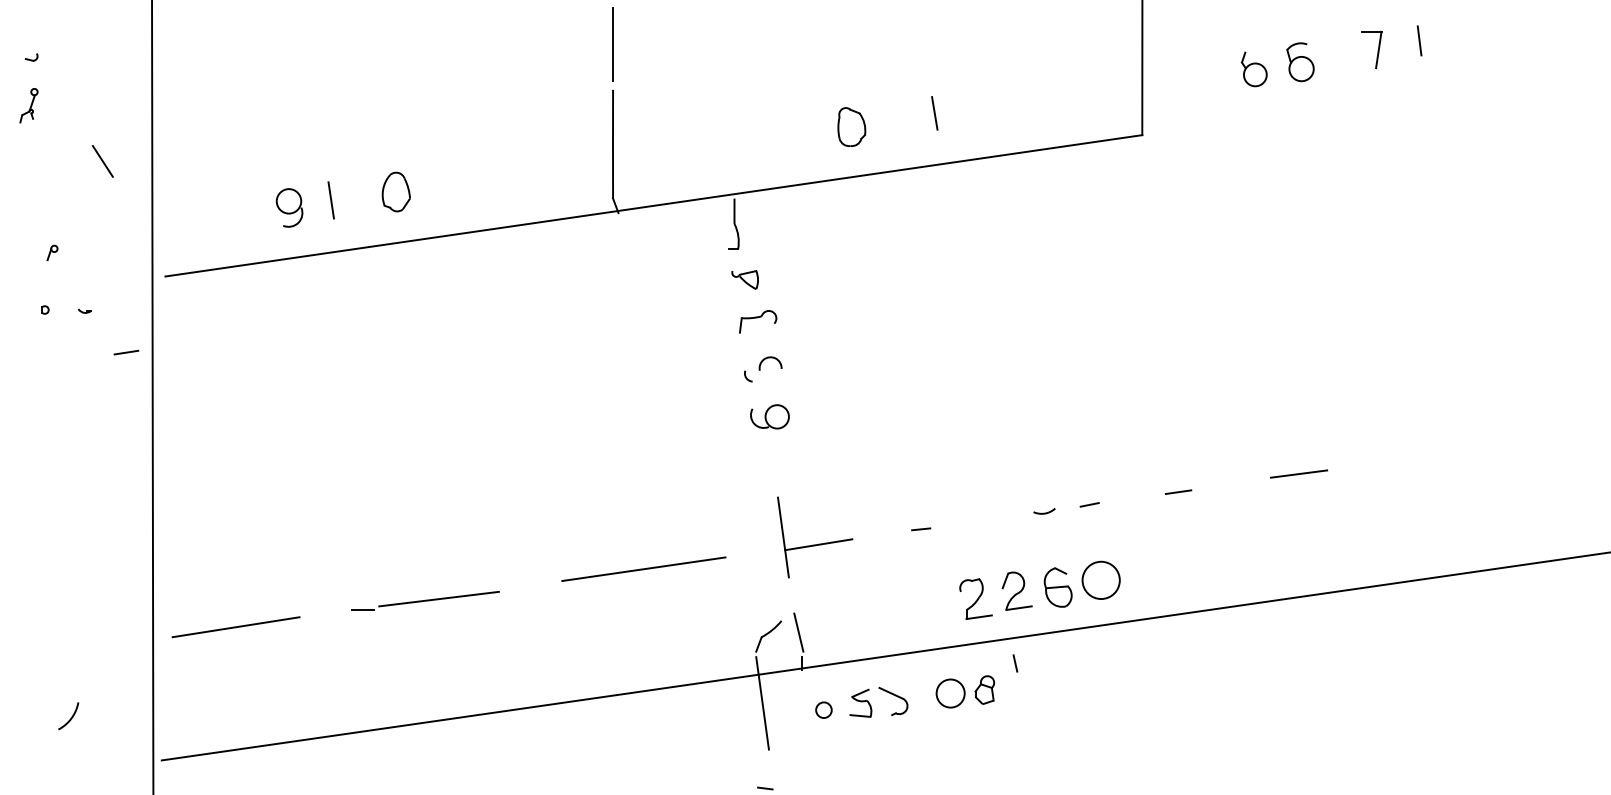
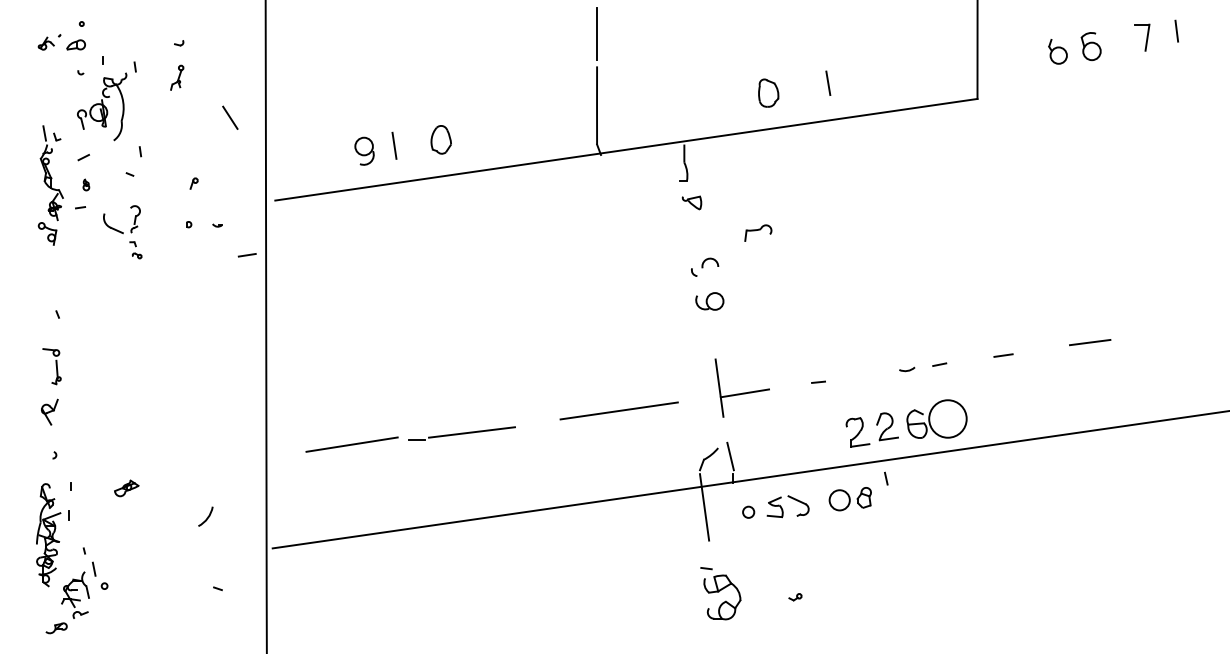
part: (758, 320) -> (758, 232), moved
circle: (1100, 579) -> (947, 418), size x1.4
line: (235, 627) -> (351, 444), moved

